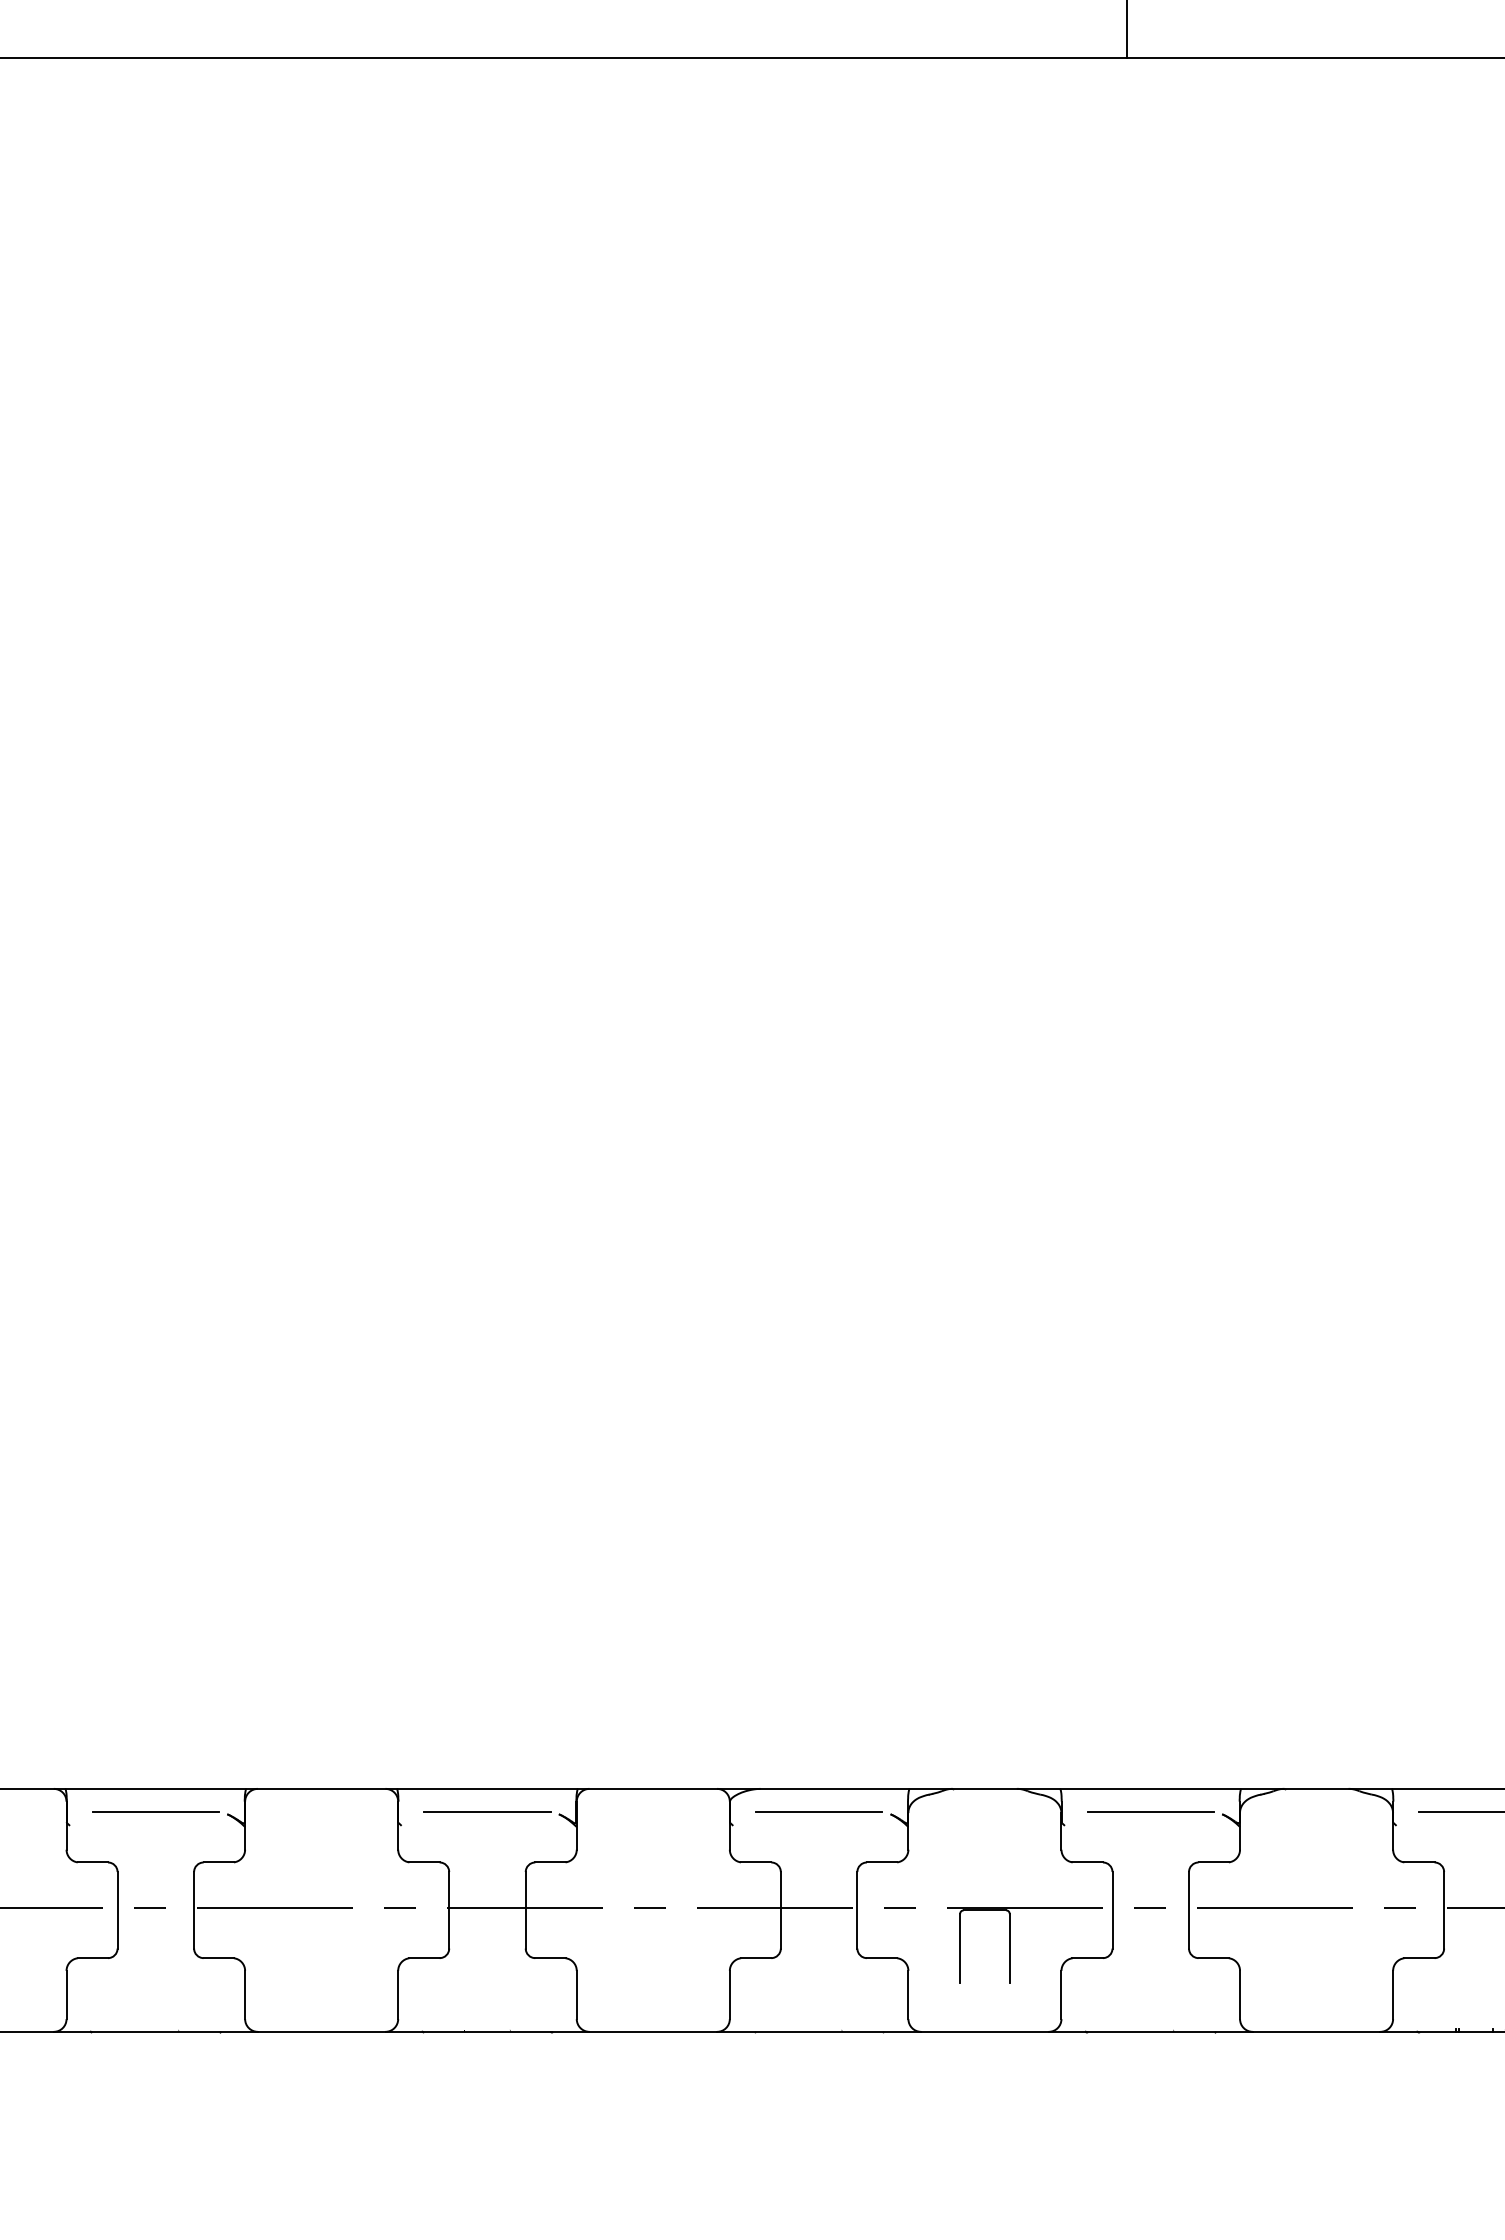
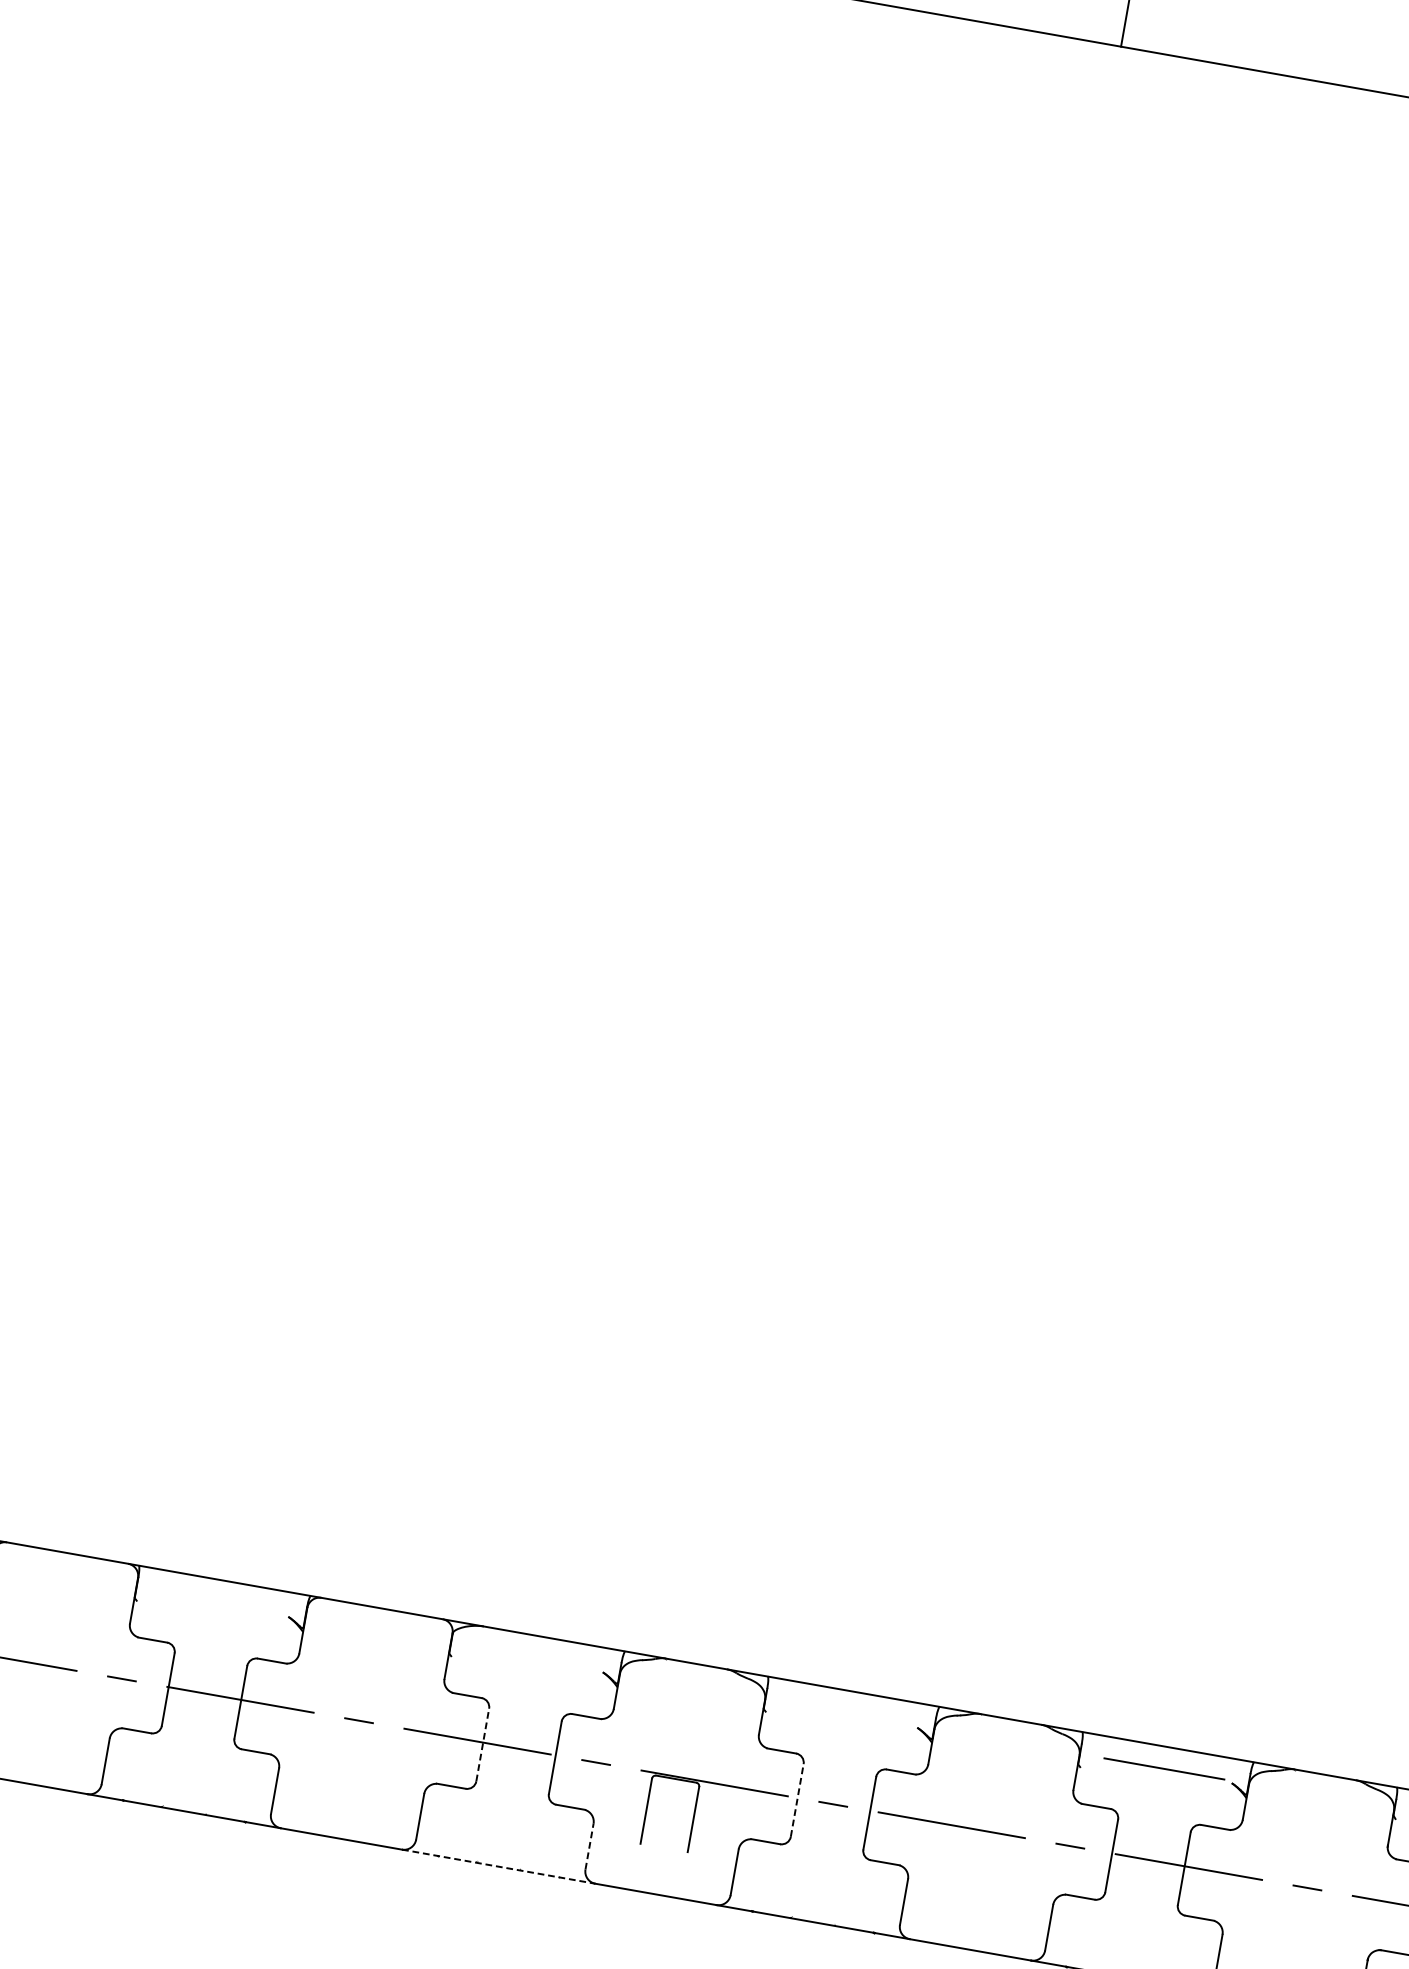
line: (487, 1811) -> (221, 1602), removed
line: (818, 1811) -> (534, 1657), removed
line: (1150, 1811) -> (849, 1713), removed
line: (780, 1909) -> (482, 1744), solid -> dashed
line: (1112, 1909) -> (797, 1799), solid -> dashed
line: (908, 1994) -> (589, 1846), solid -> dashed
line: (819, 2031) -> (499, 1866), solid -> dashed

